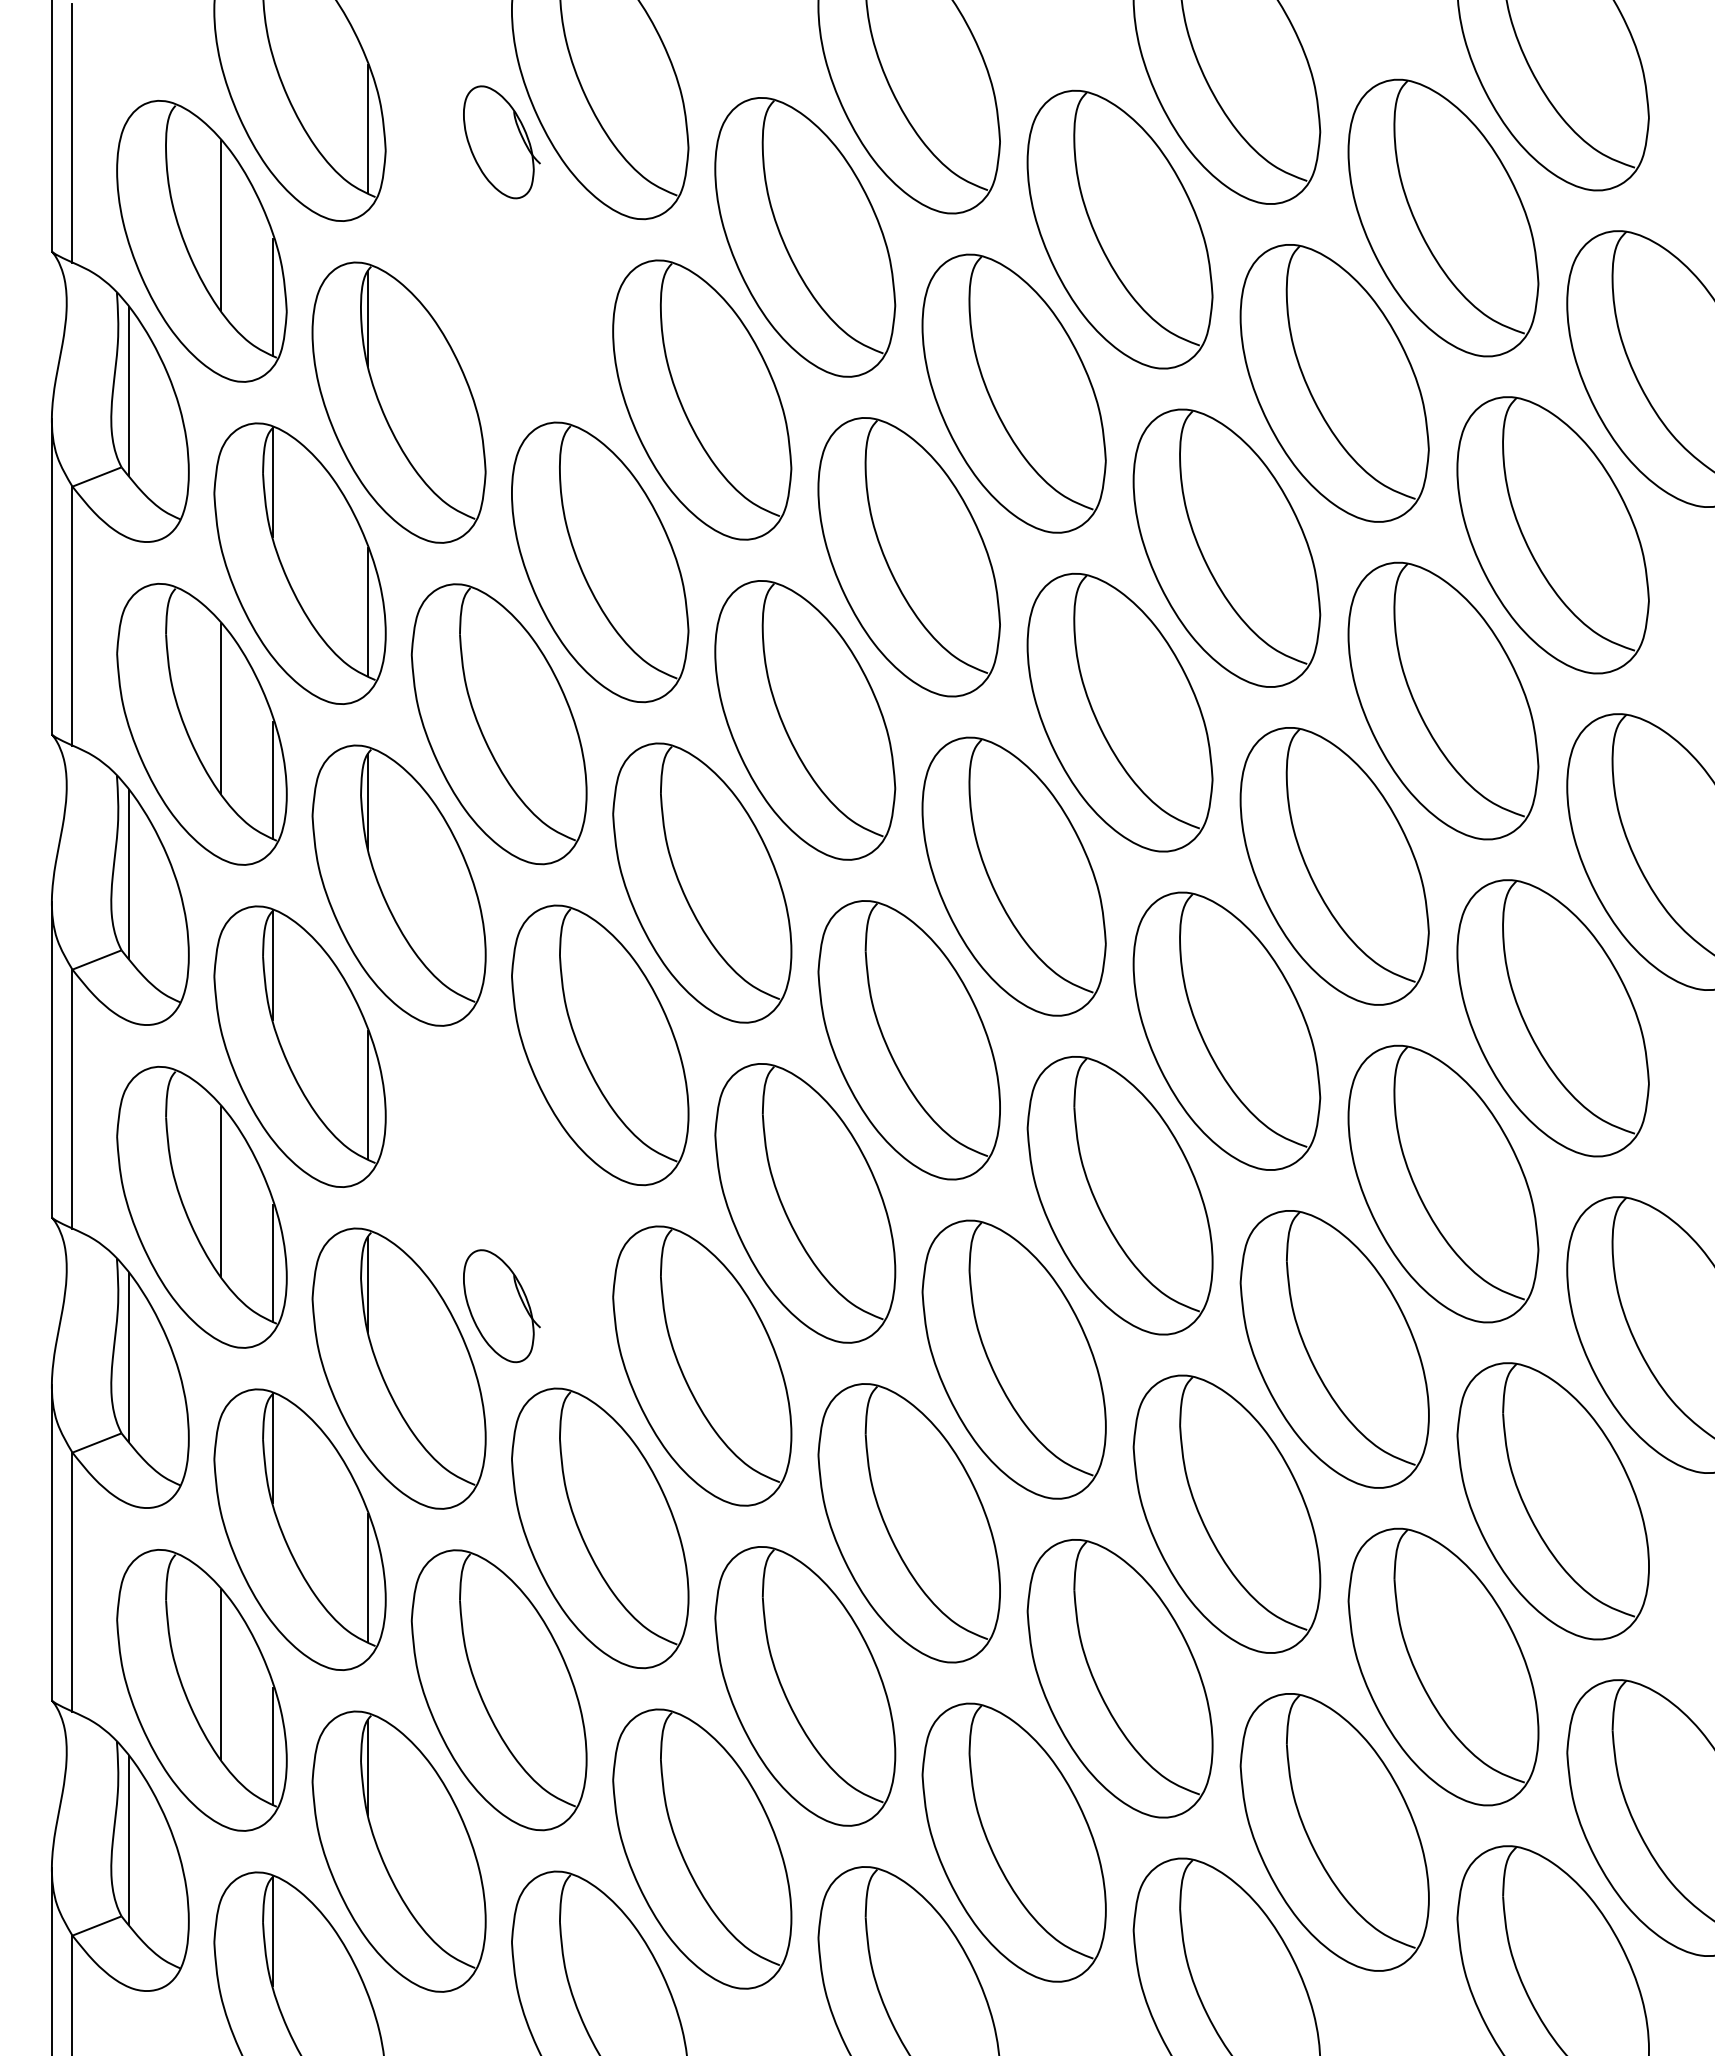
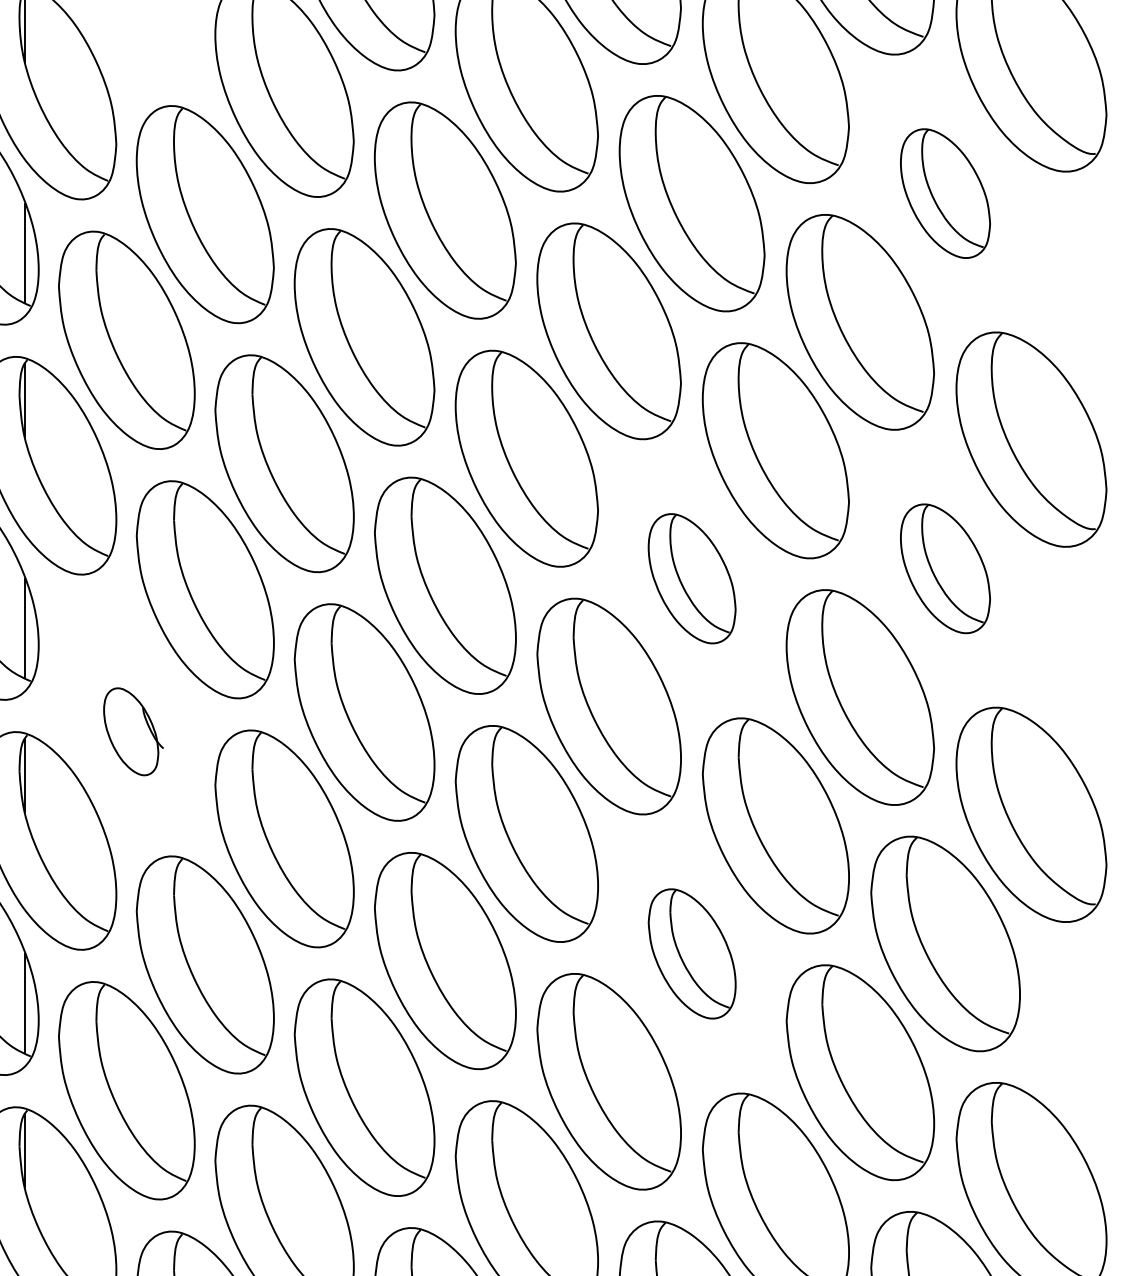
part: (1552, 535) -> (945, 193), size x0.6
part: (1552, 1018) -> (945, 568), size x0.6
part: (1226, 1030) -> (691, 578), size x0.6
part: (501, 1306) -> (133, 732), moved
part: (1226, 1513) -> (691, 953), size x0.6

